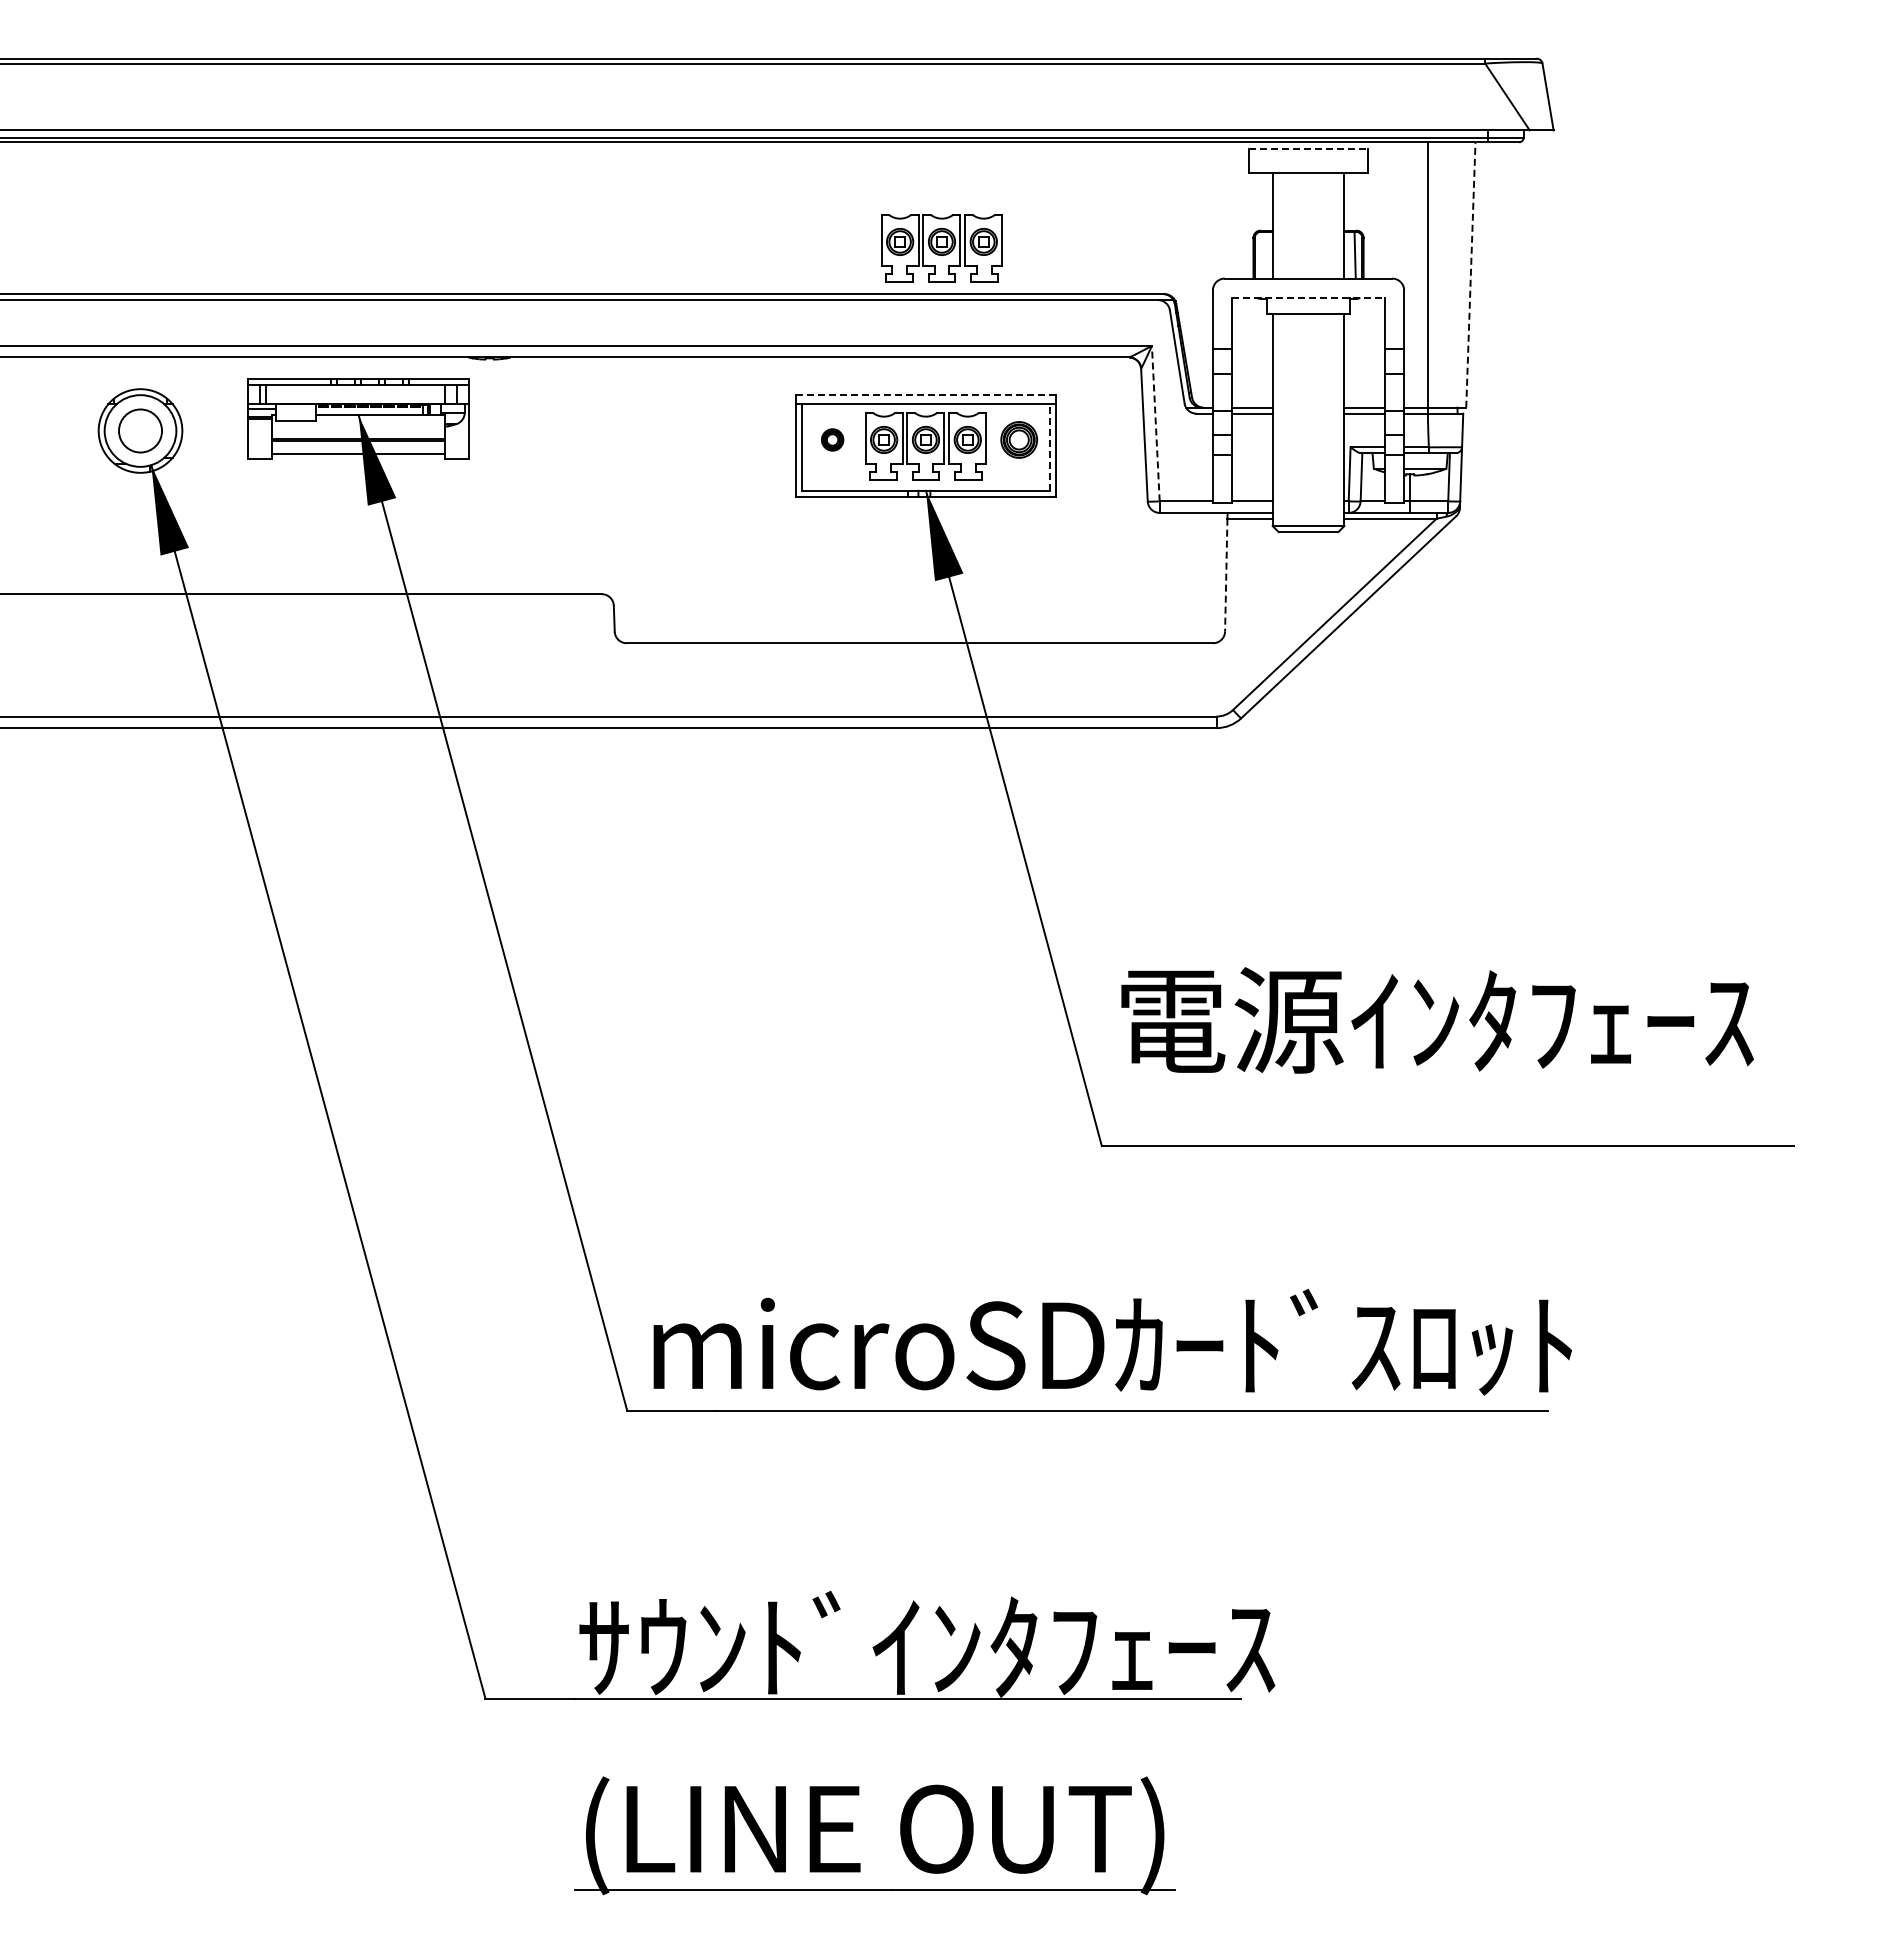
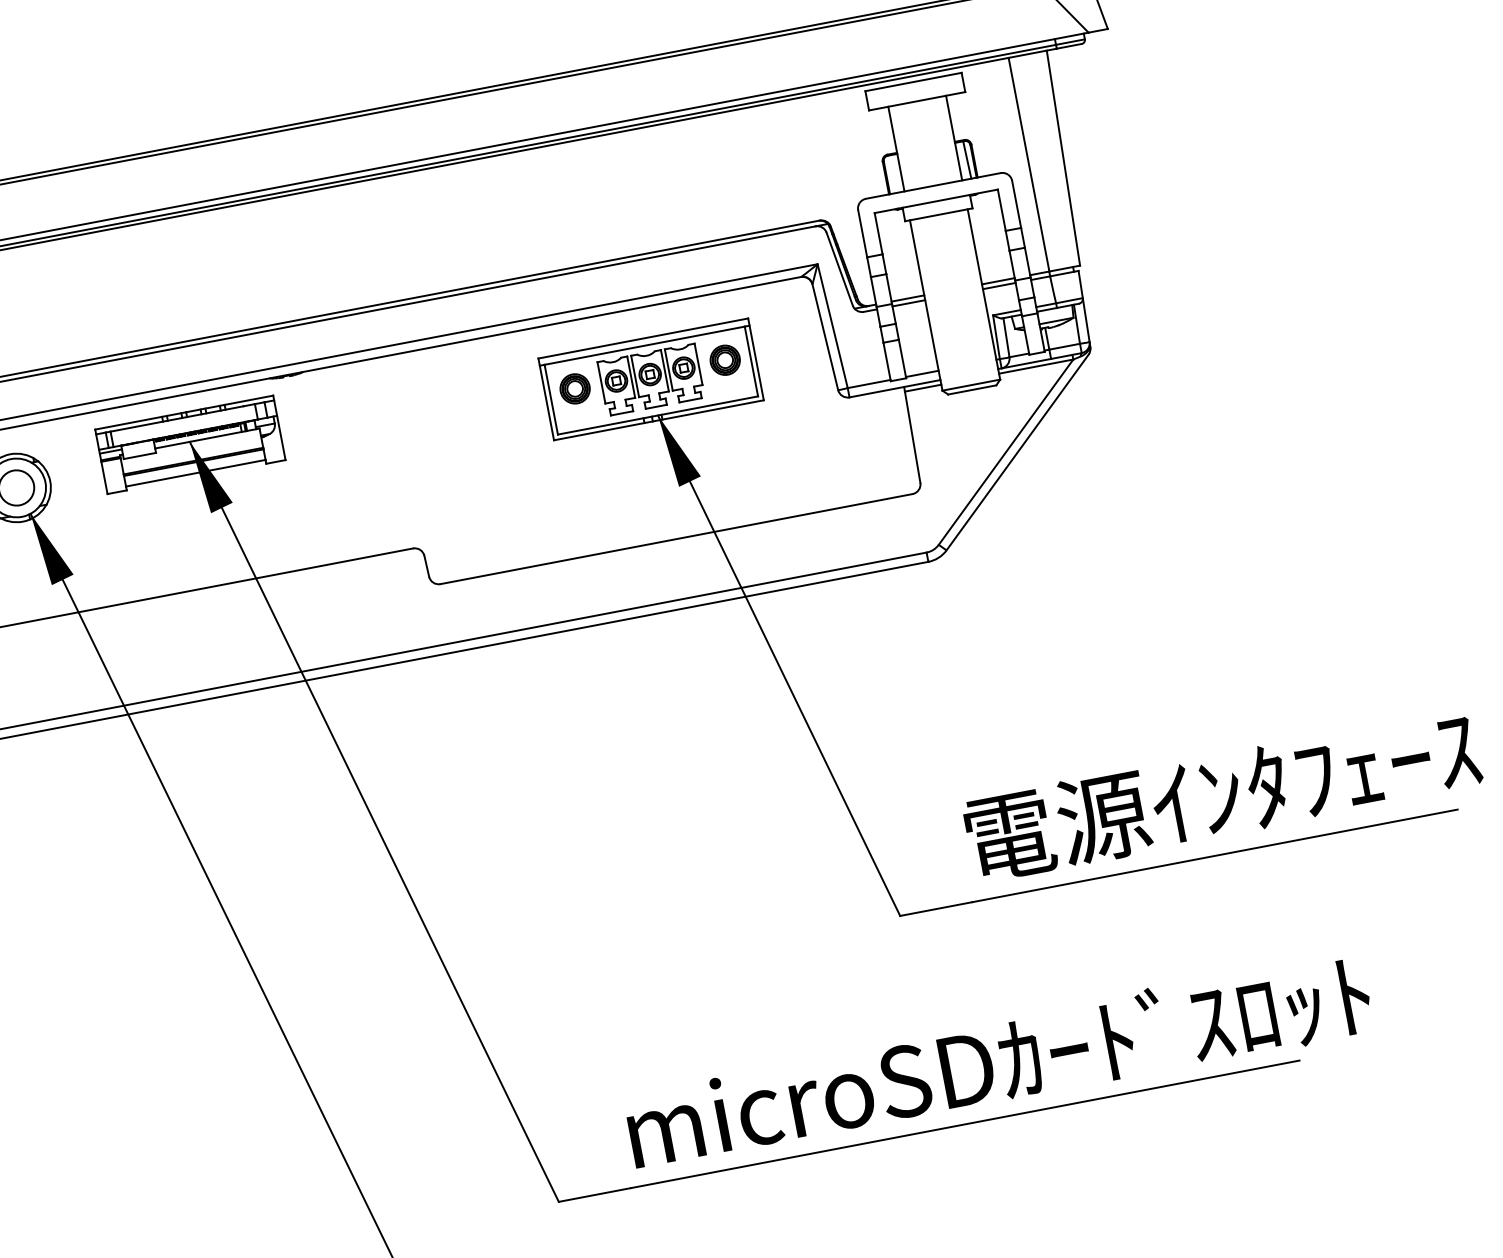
line: (1308, 149) -> (913, 82), dashed -> solid
part: (941, 248) -> (633, 218), removed
line: (1470, 275) -> (1063, 158), dashed -> solid
line: (1308, 297) -> (936, 201), dashed -> solid
line: (926, 395) -> (643, 338), dashed -> solid
line: (1155, 423) -> (832, 326), dashed -> solid
part: (832, 439) -> (574, 388), size x1.67
line: (1050, 446) -> (751, 360), dashed -> solid
line: (1226, 575) -> (912, 437), dashed -> solid
text: (1437, 1020) -> (1222, 794), moved
text: (1112, 1341) -> (998, 1060), moved

